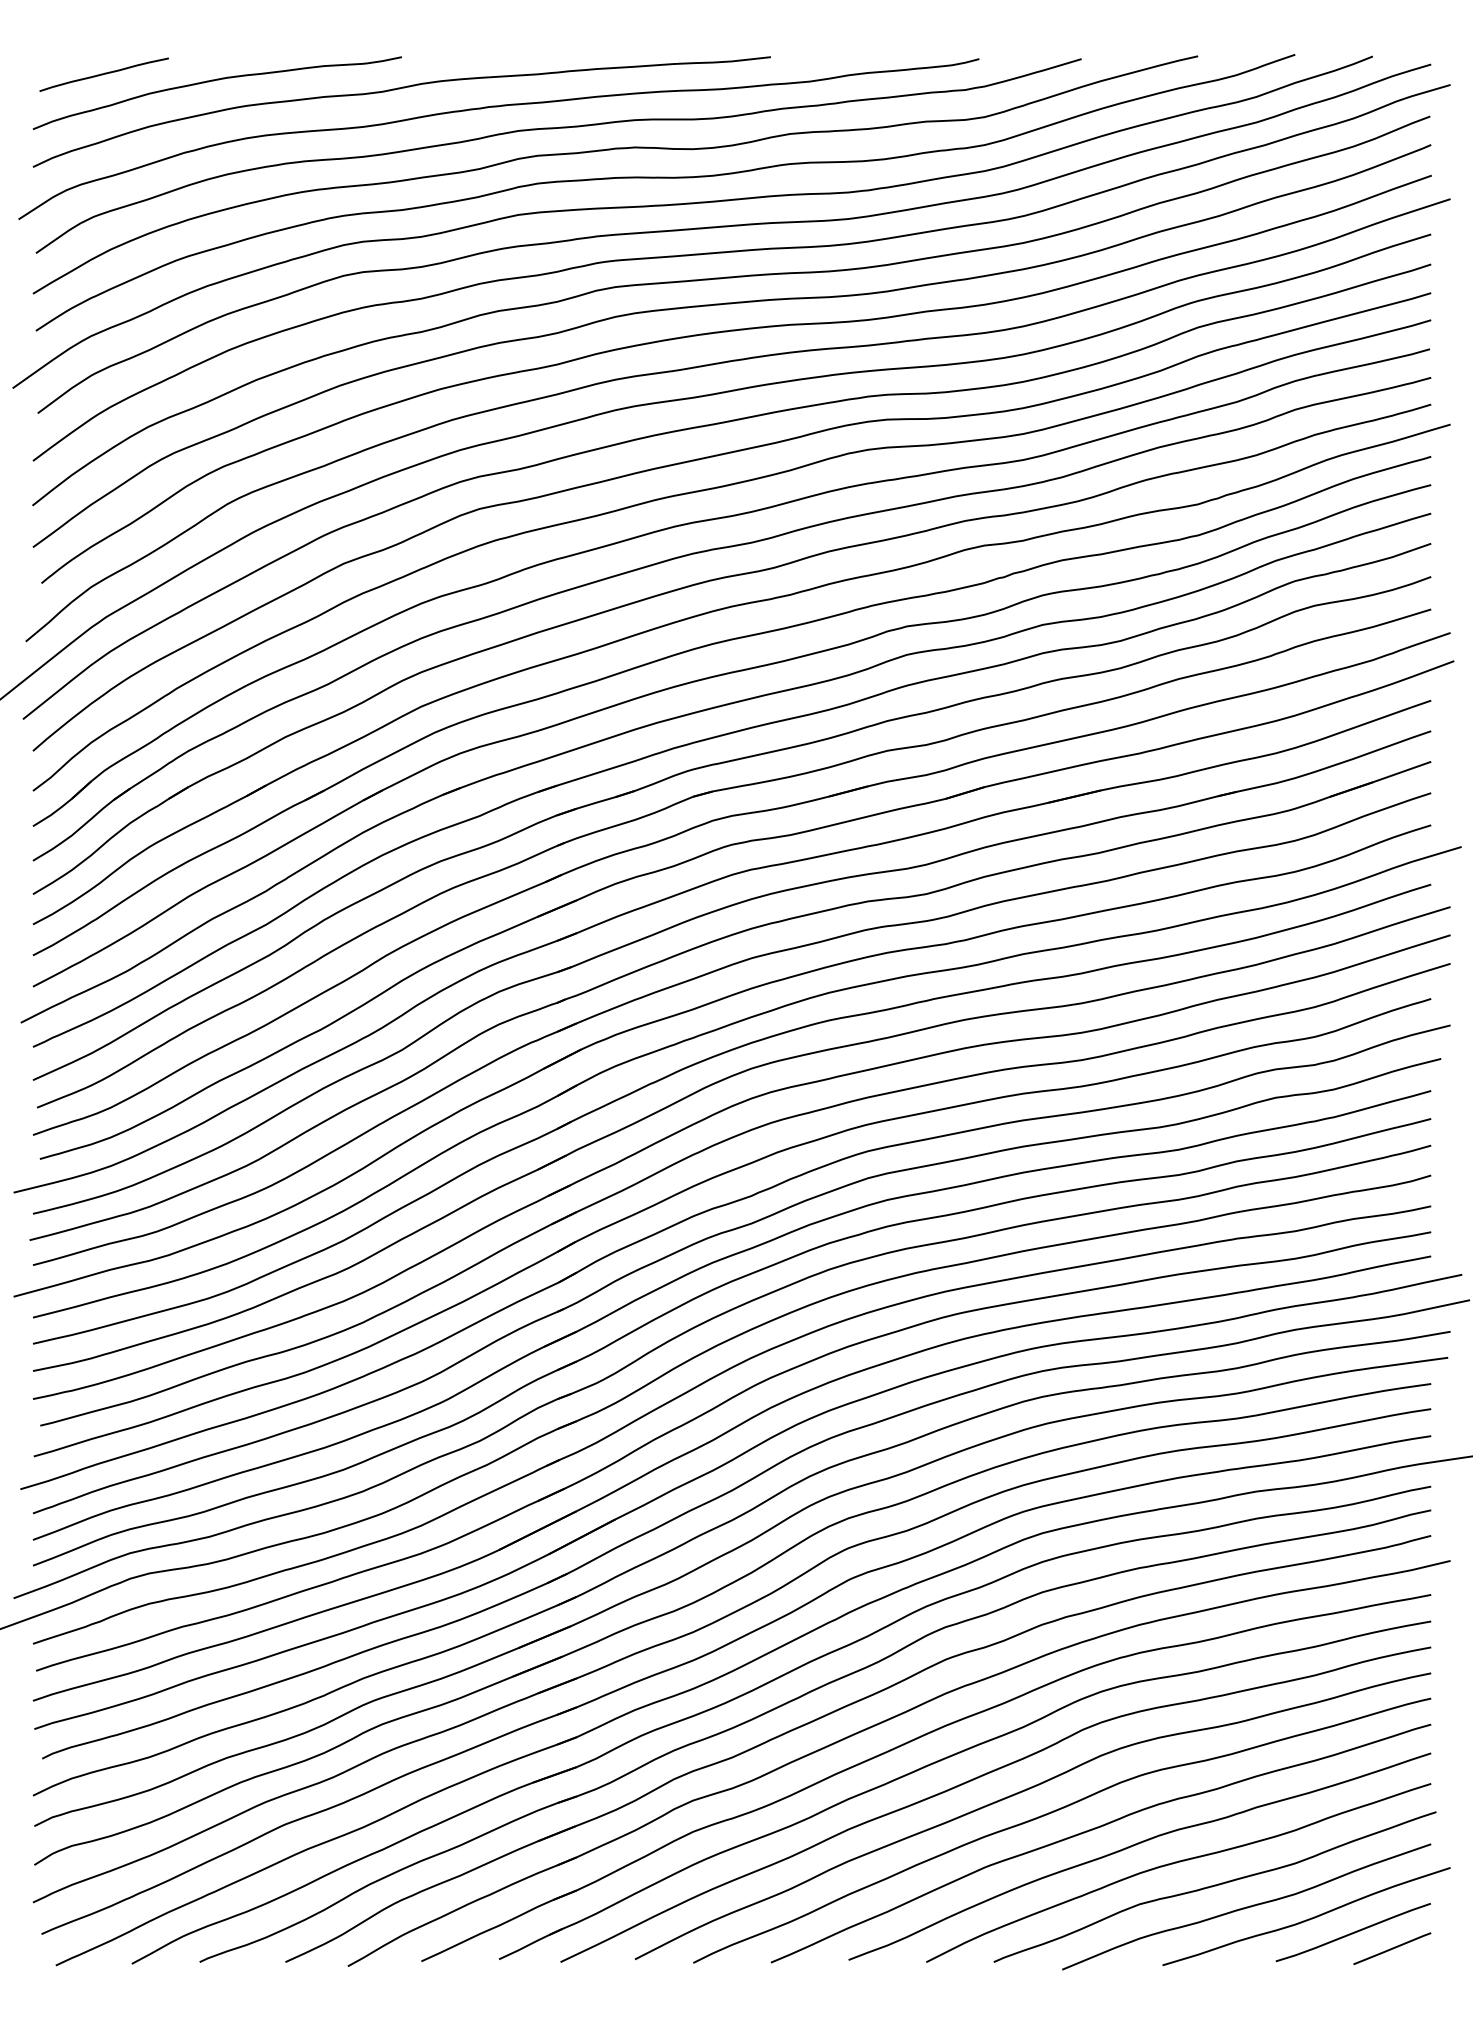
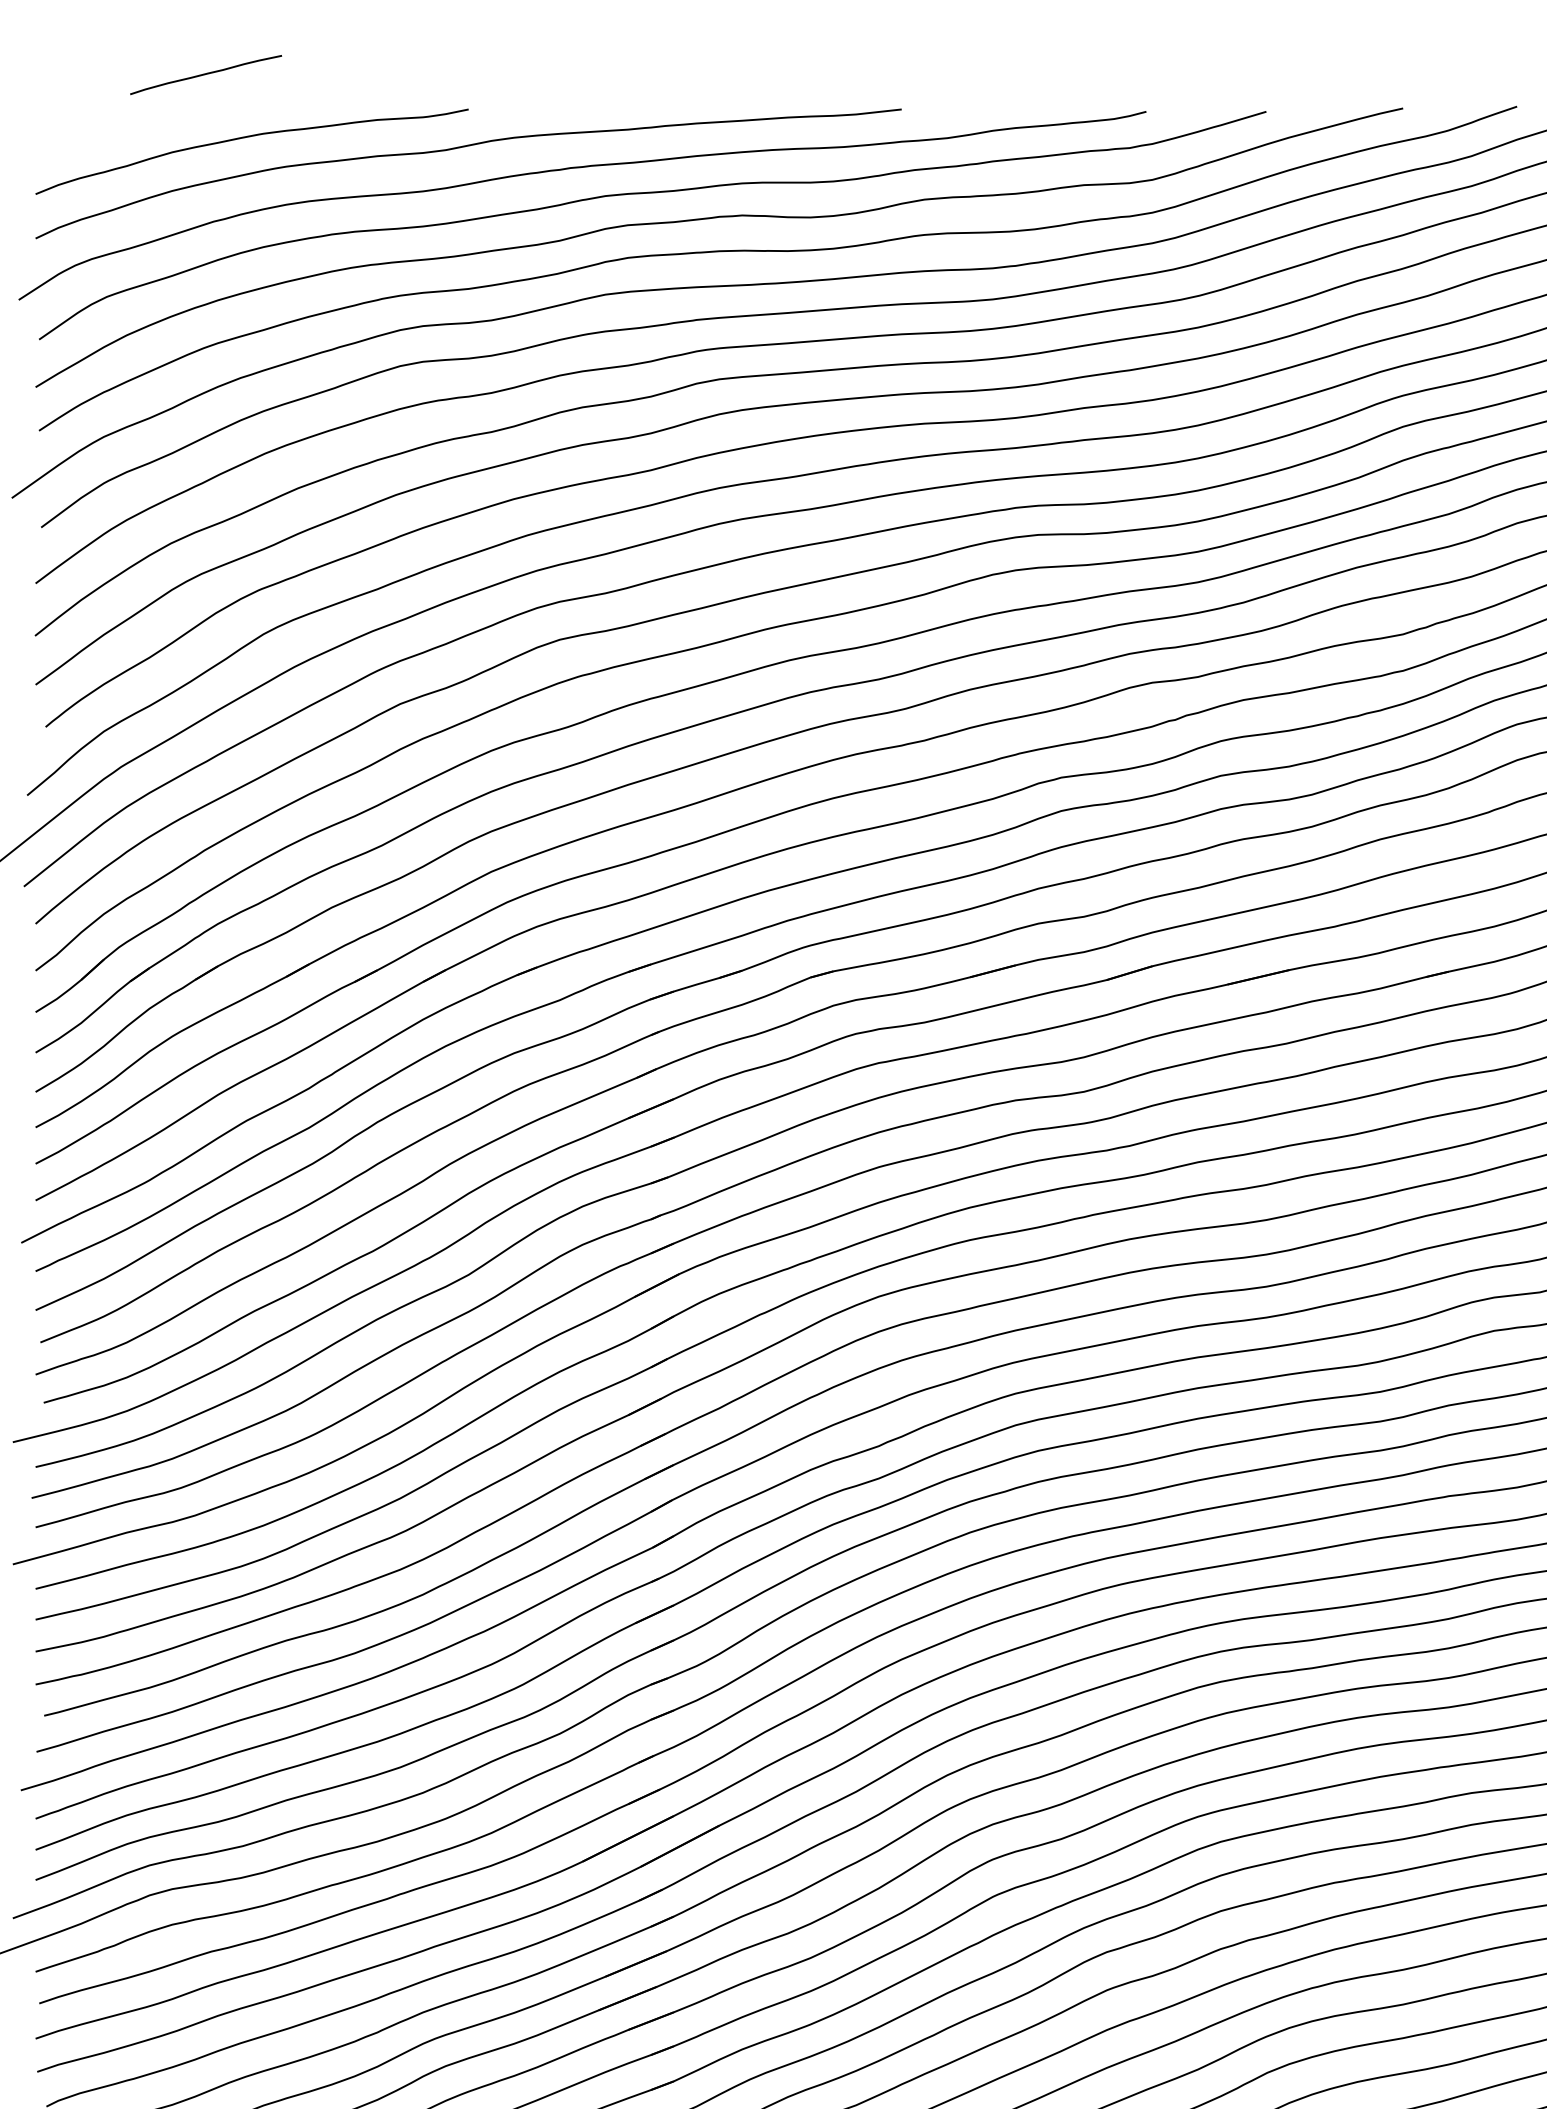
line: (103, 74) -> (205, 74), moved

